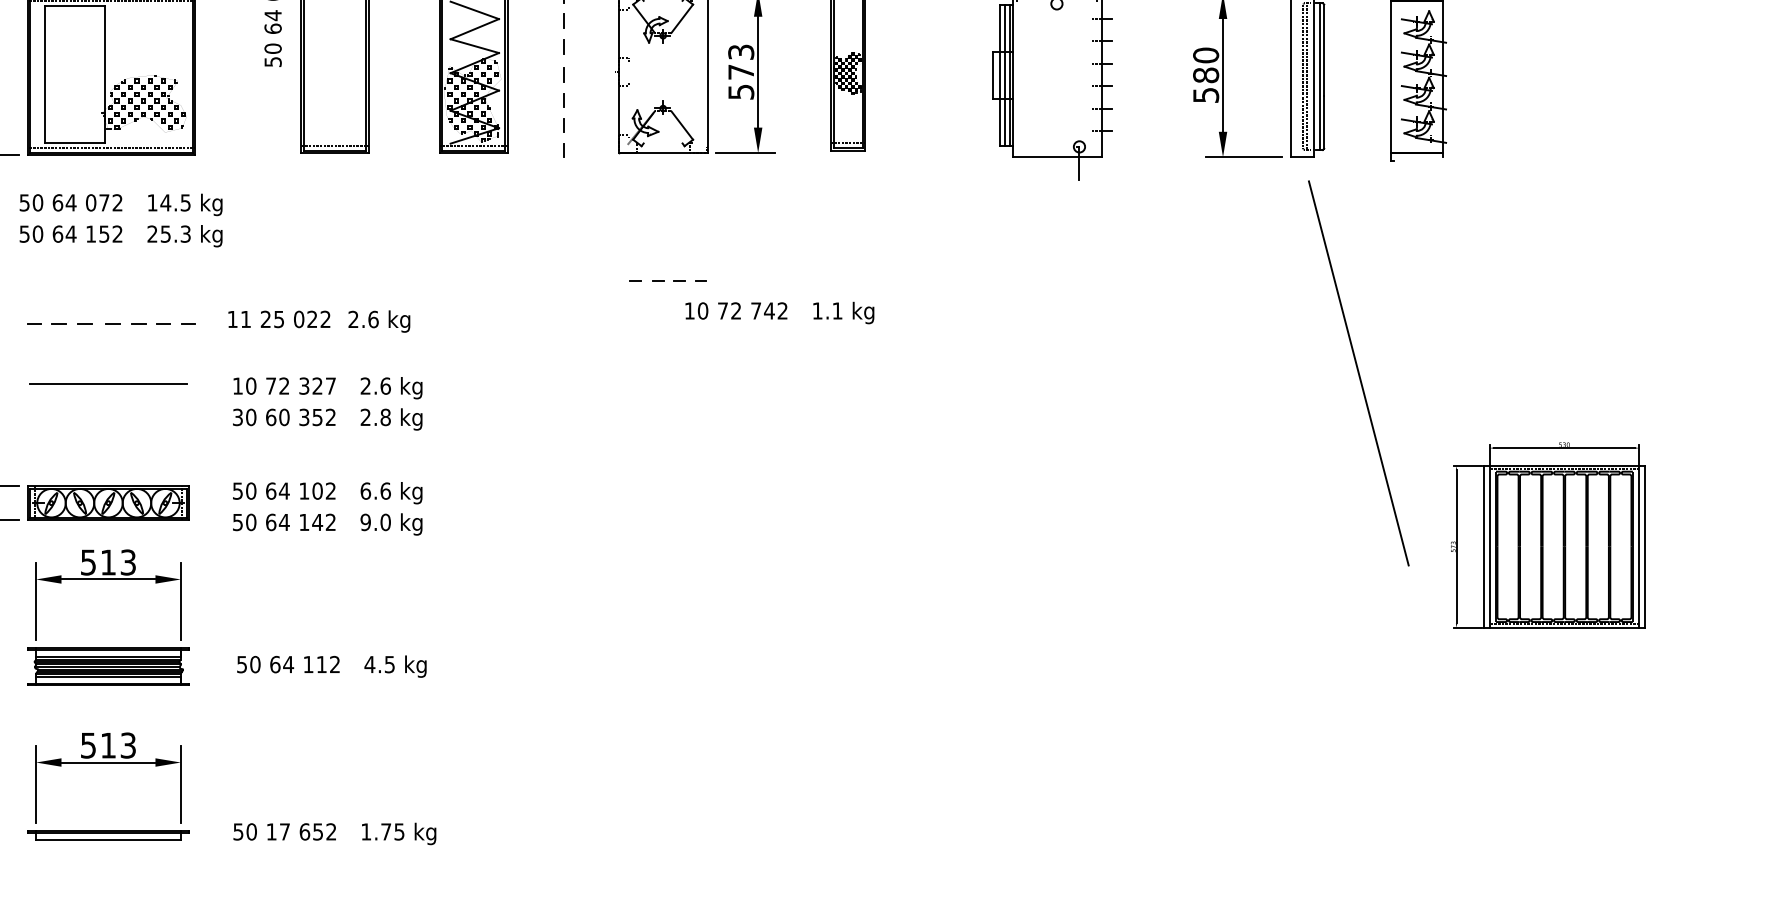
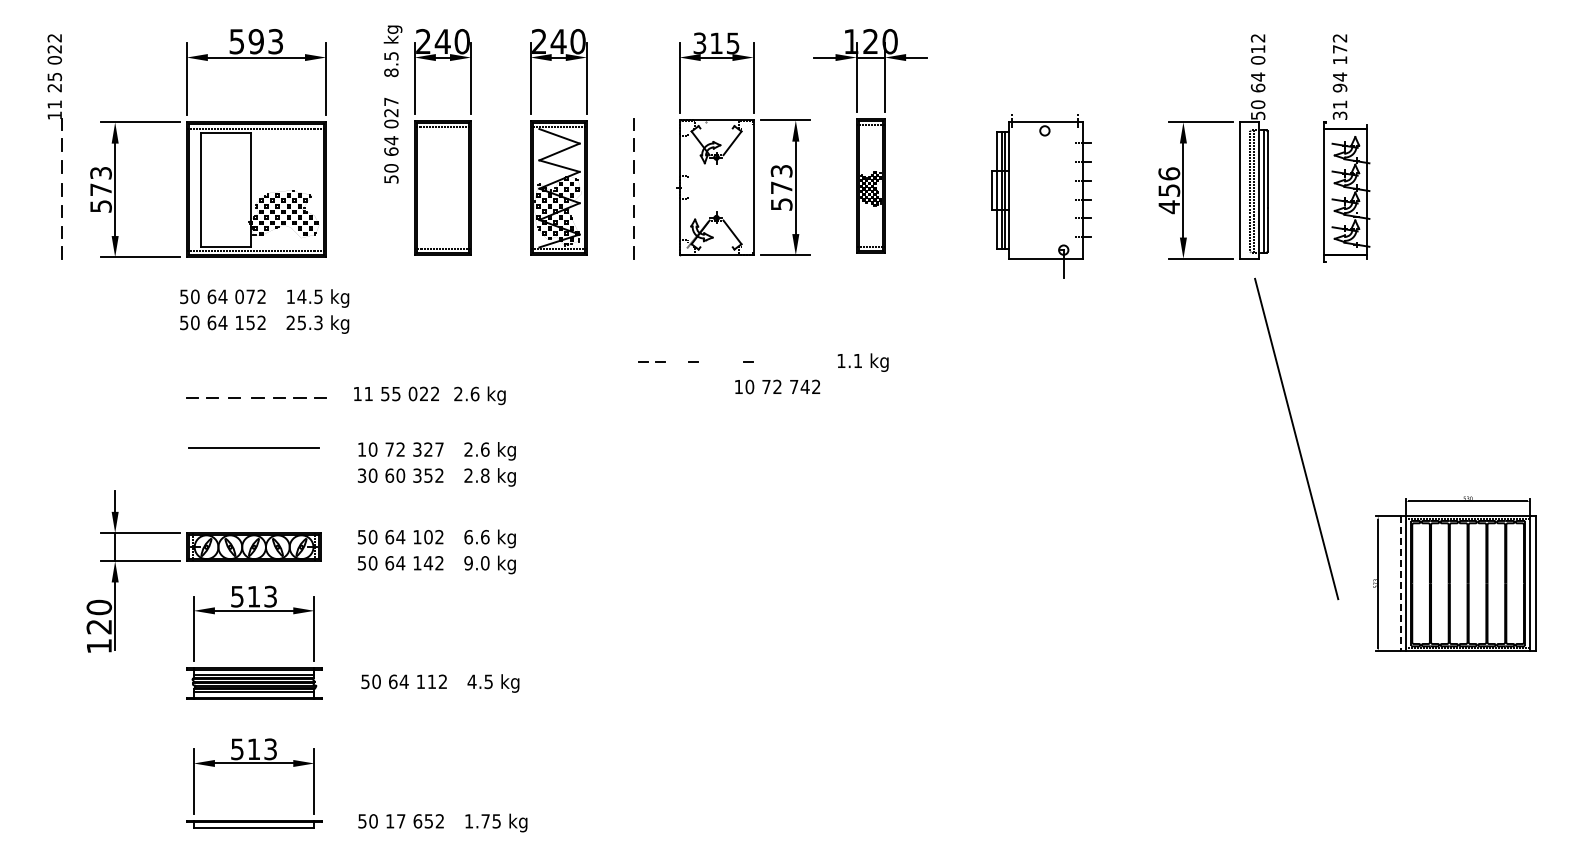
text: (1206, 75) -> (1169, 190), 580 -> 456
line: (665, 280) -> (648, 361), moved
text: (842, 312) -> (862, 362), moved
text: (266, 318) -> (385, 393), 25 -> 55
line: (1483, 547) -> (1400, 584), solid -> dashed

